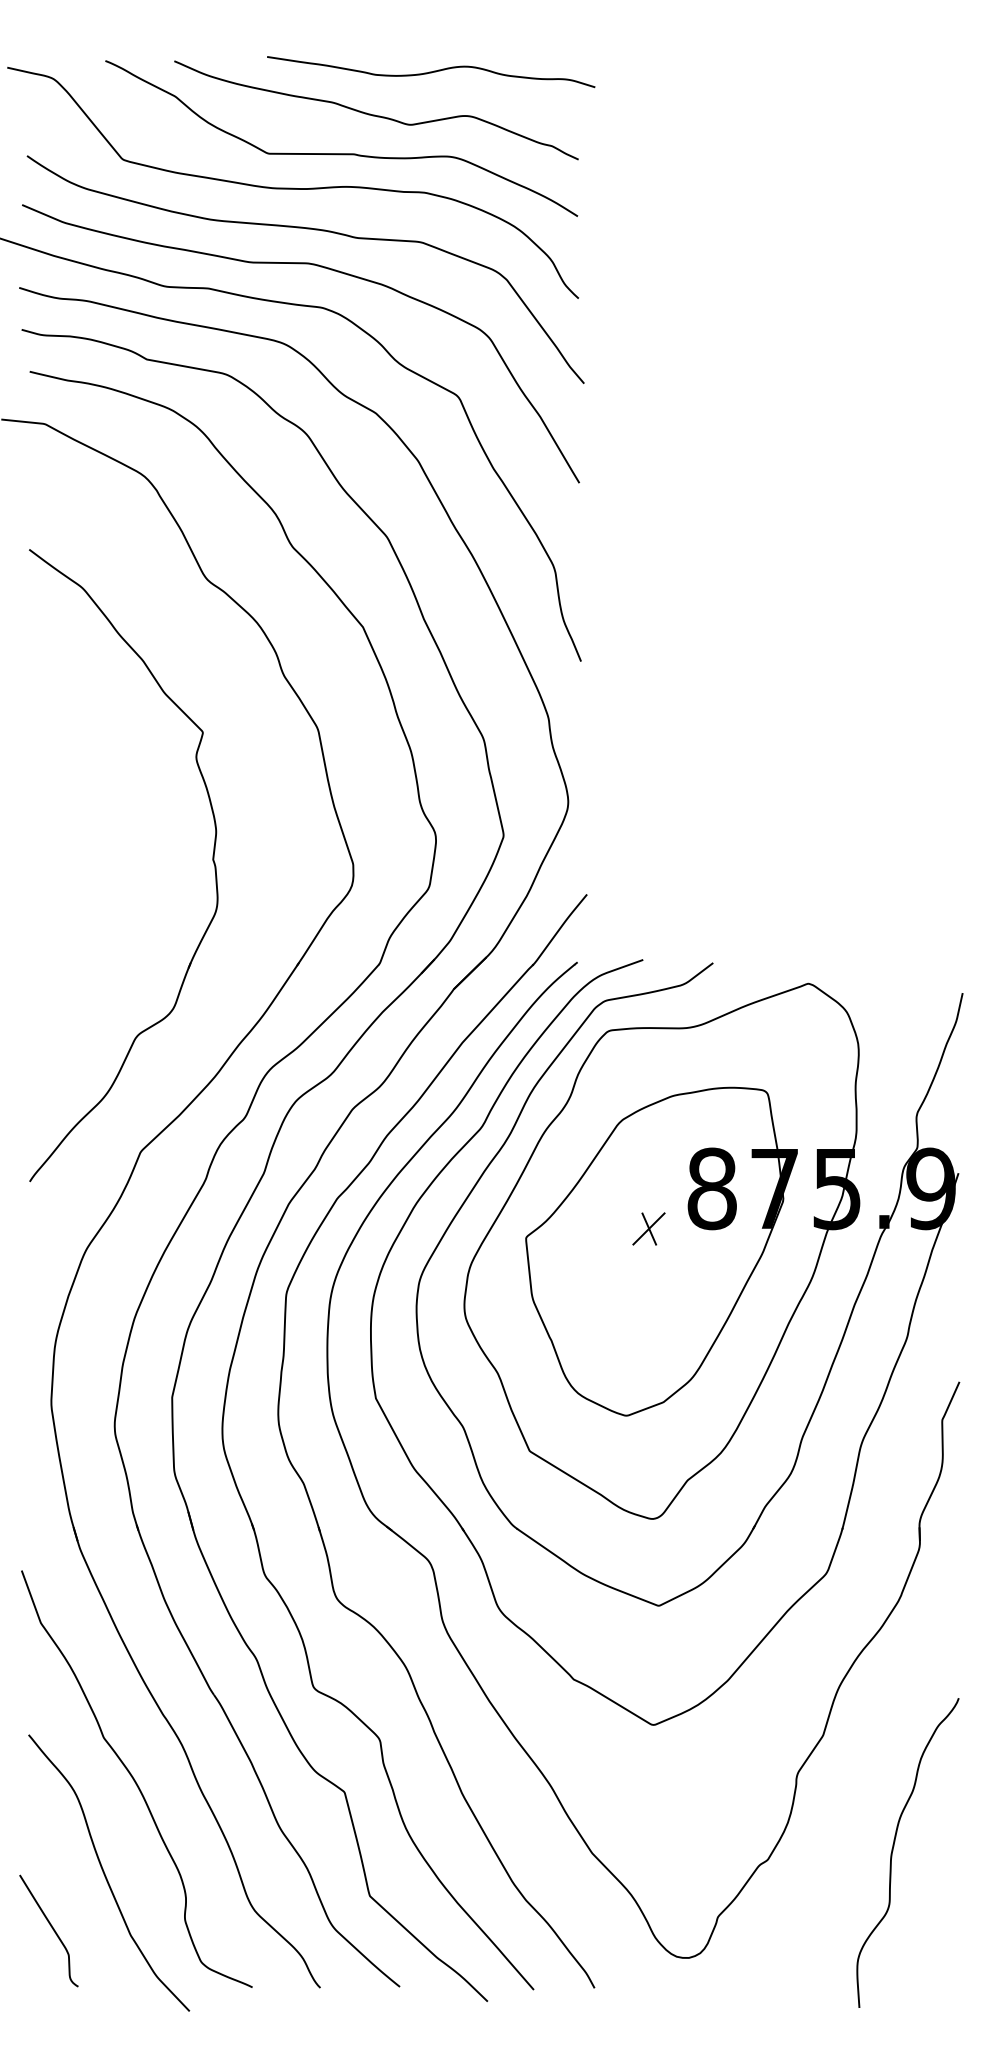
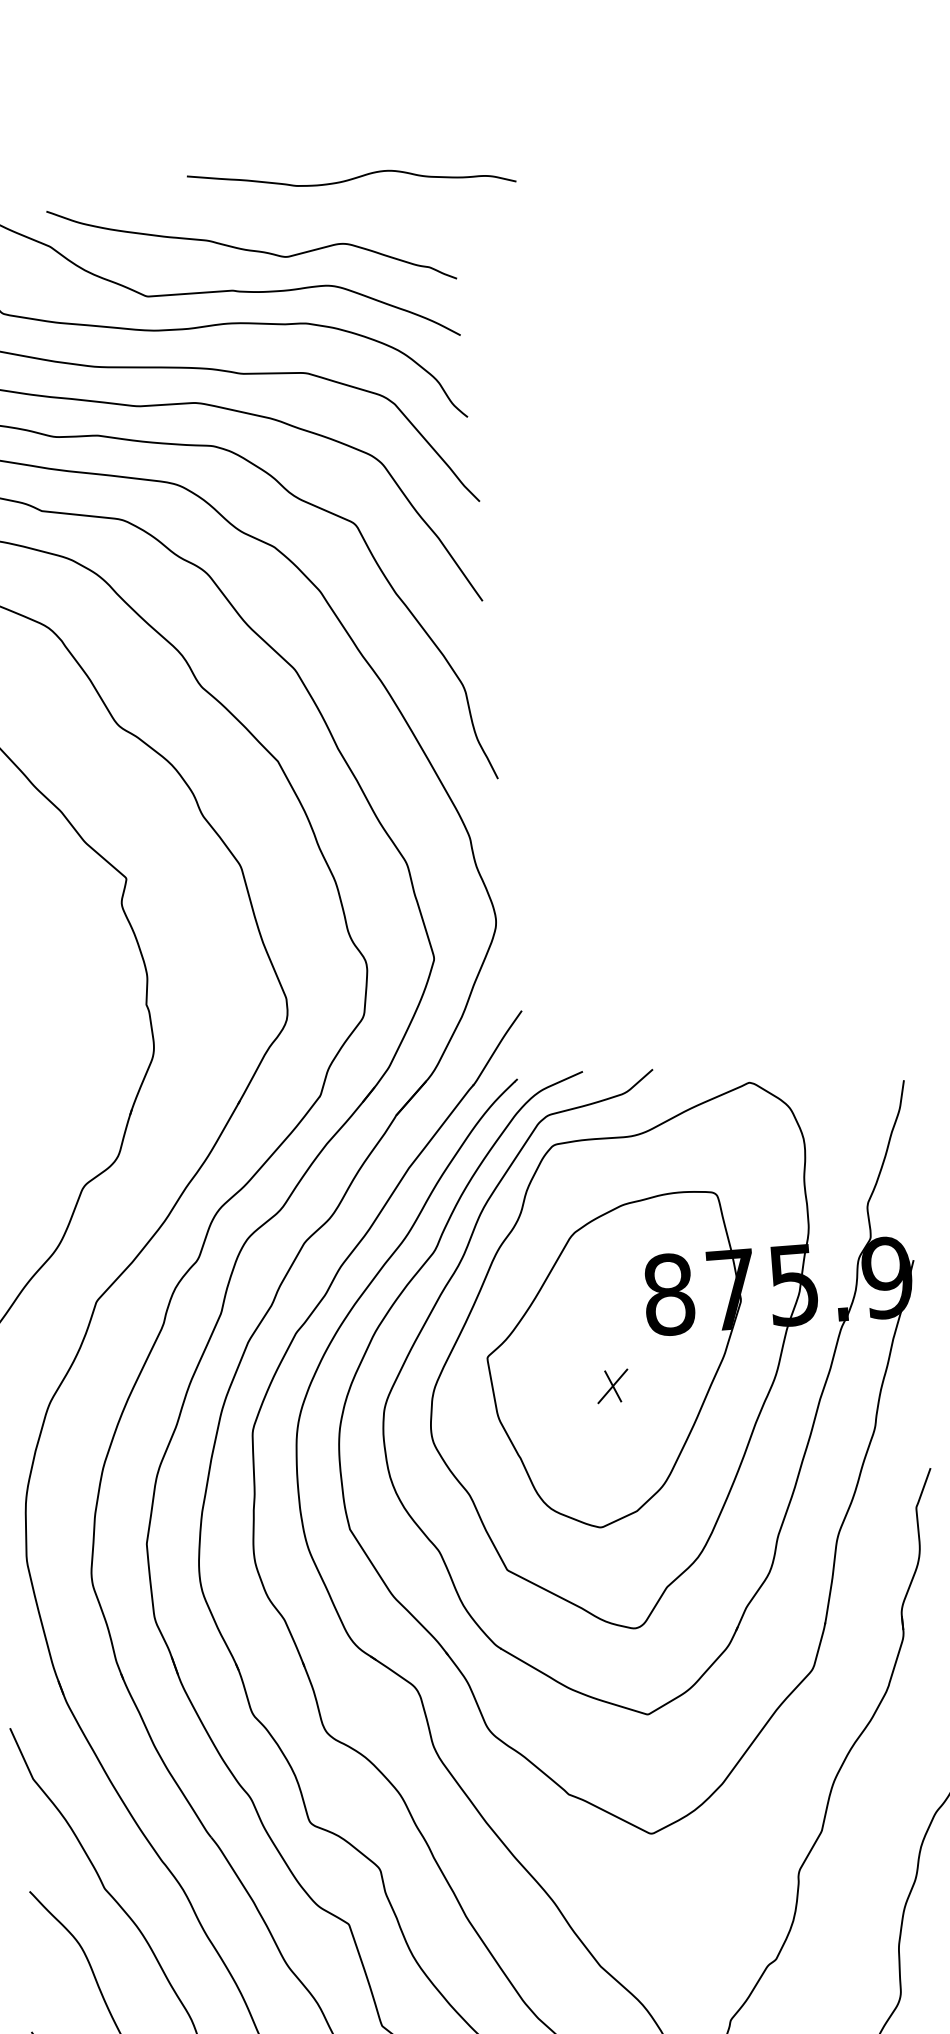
curve: (431, 72) -> (352, 179), moved
part: (648, 1228) -> (612, 1385), moved

